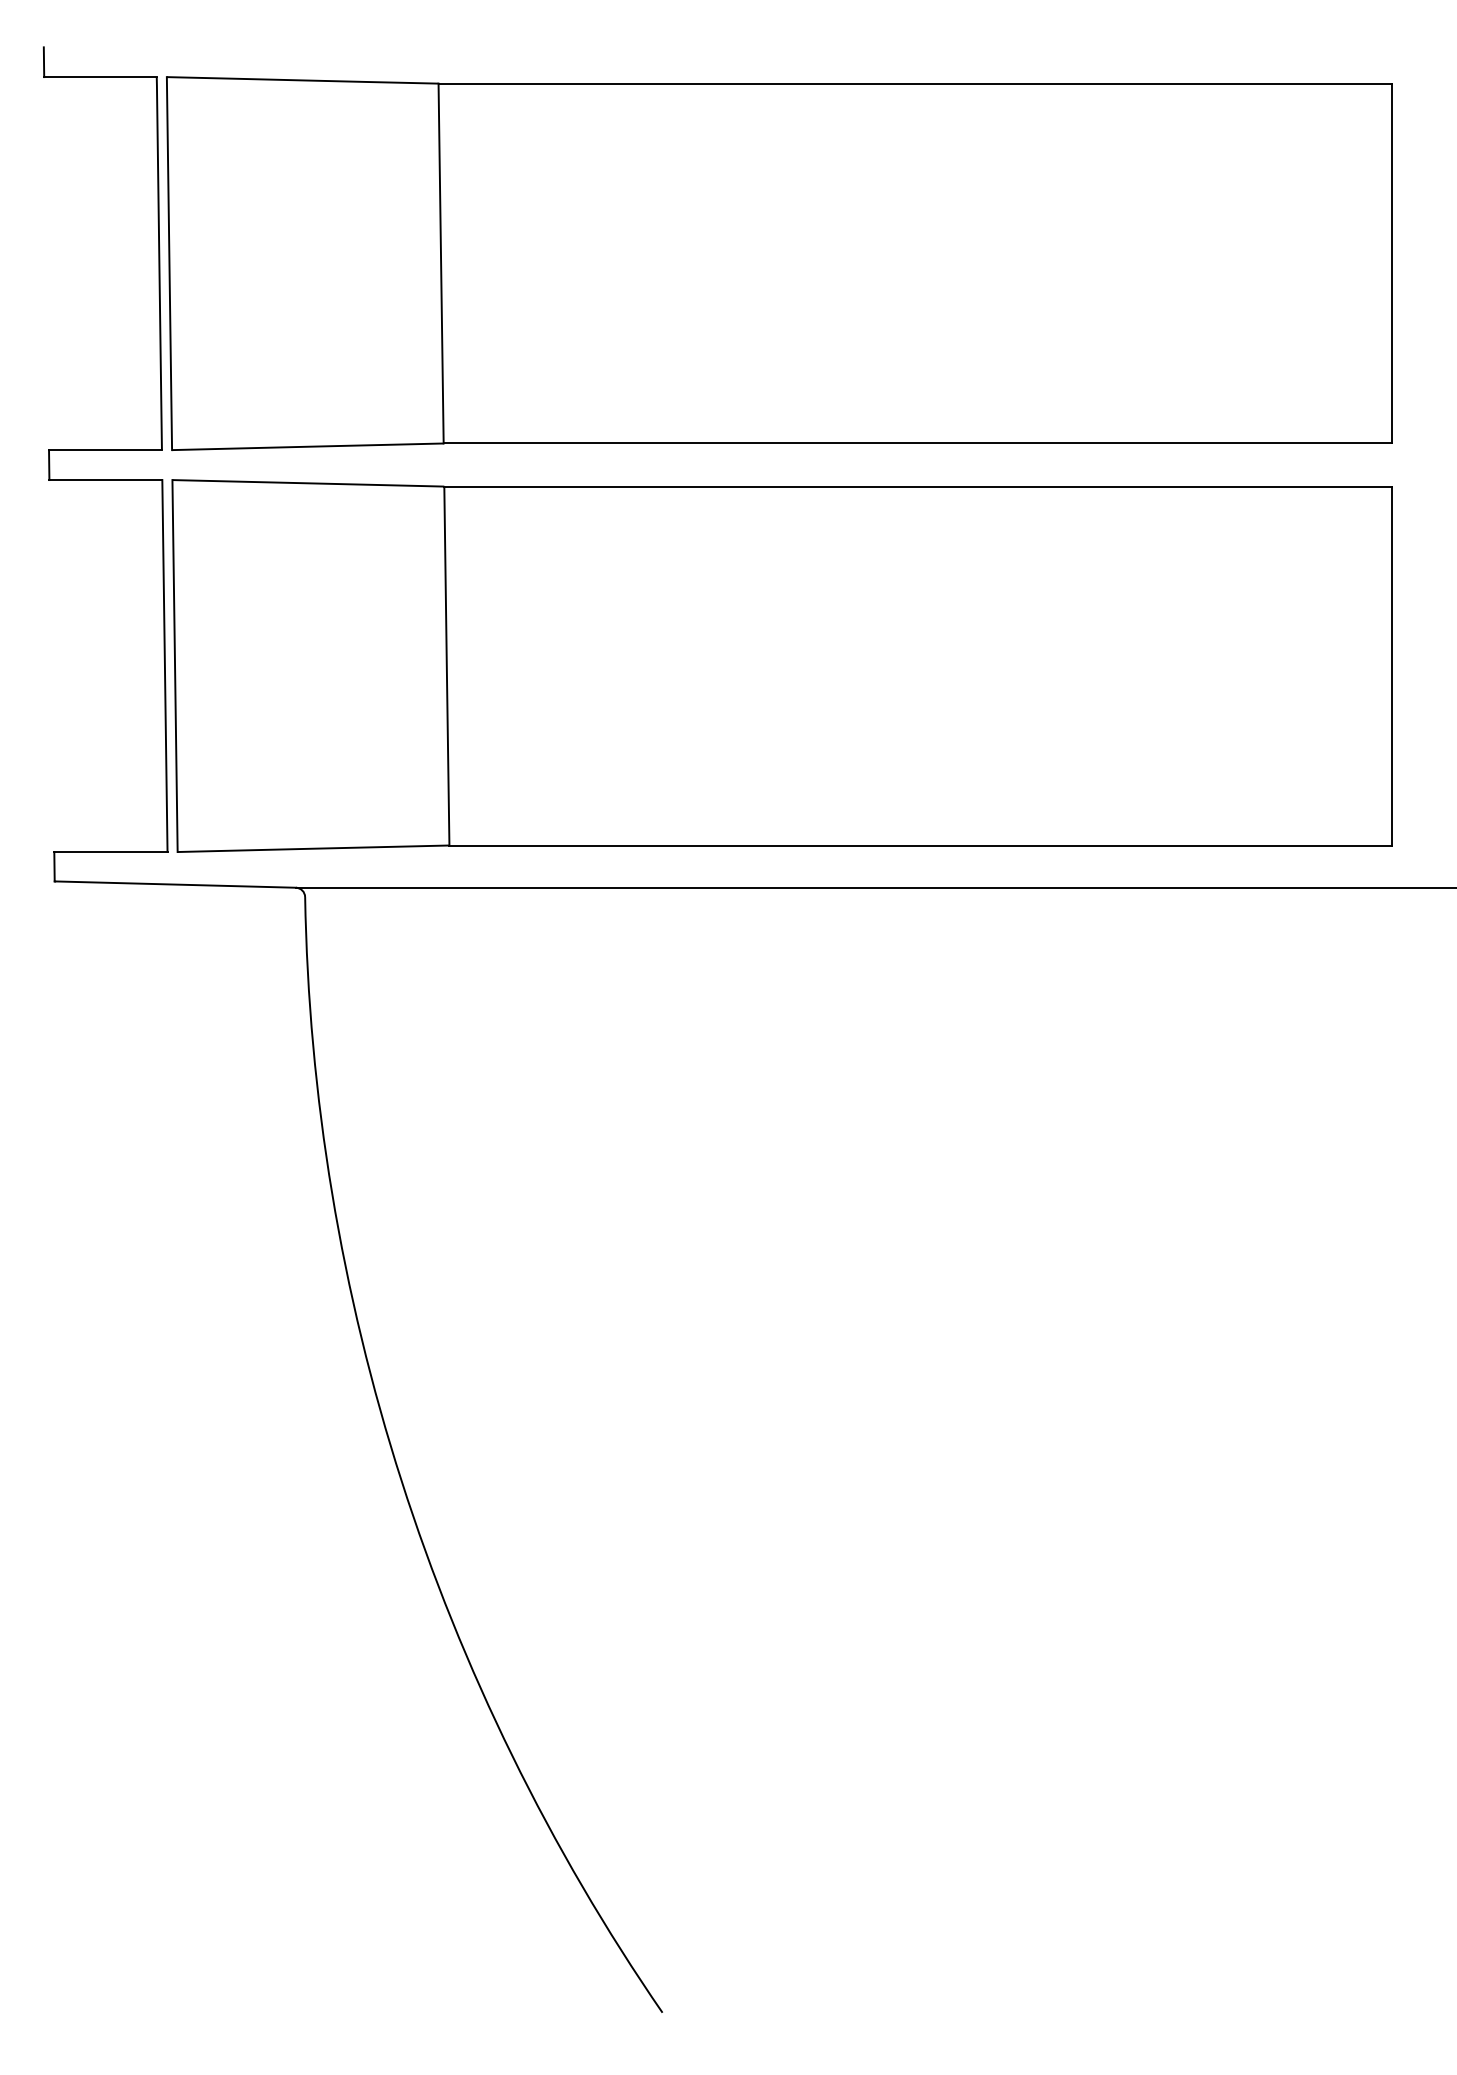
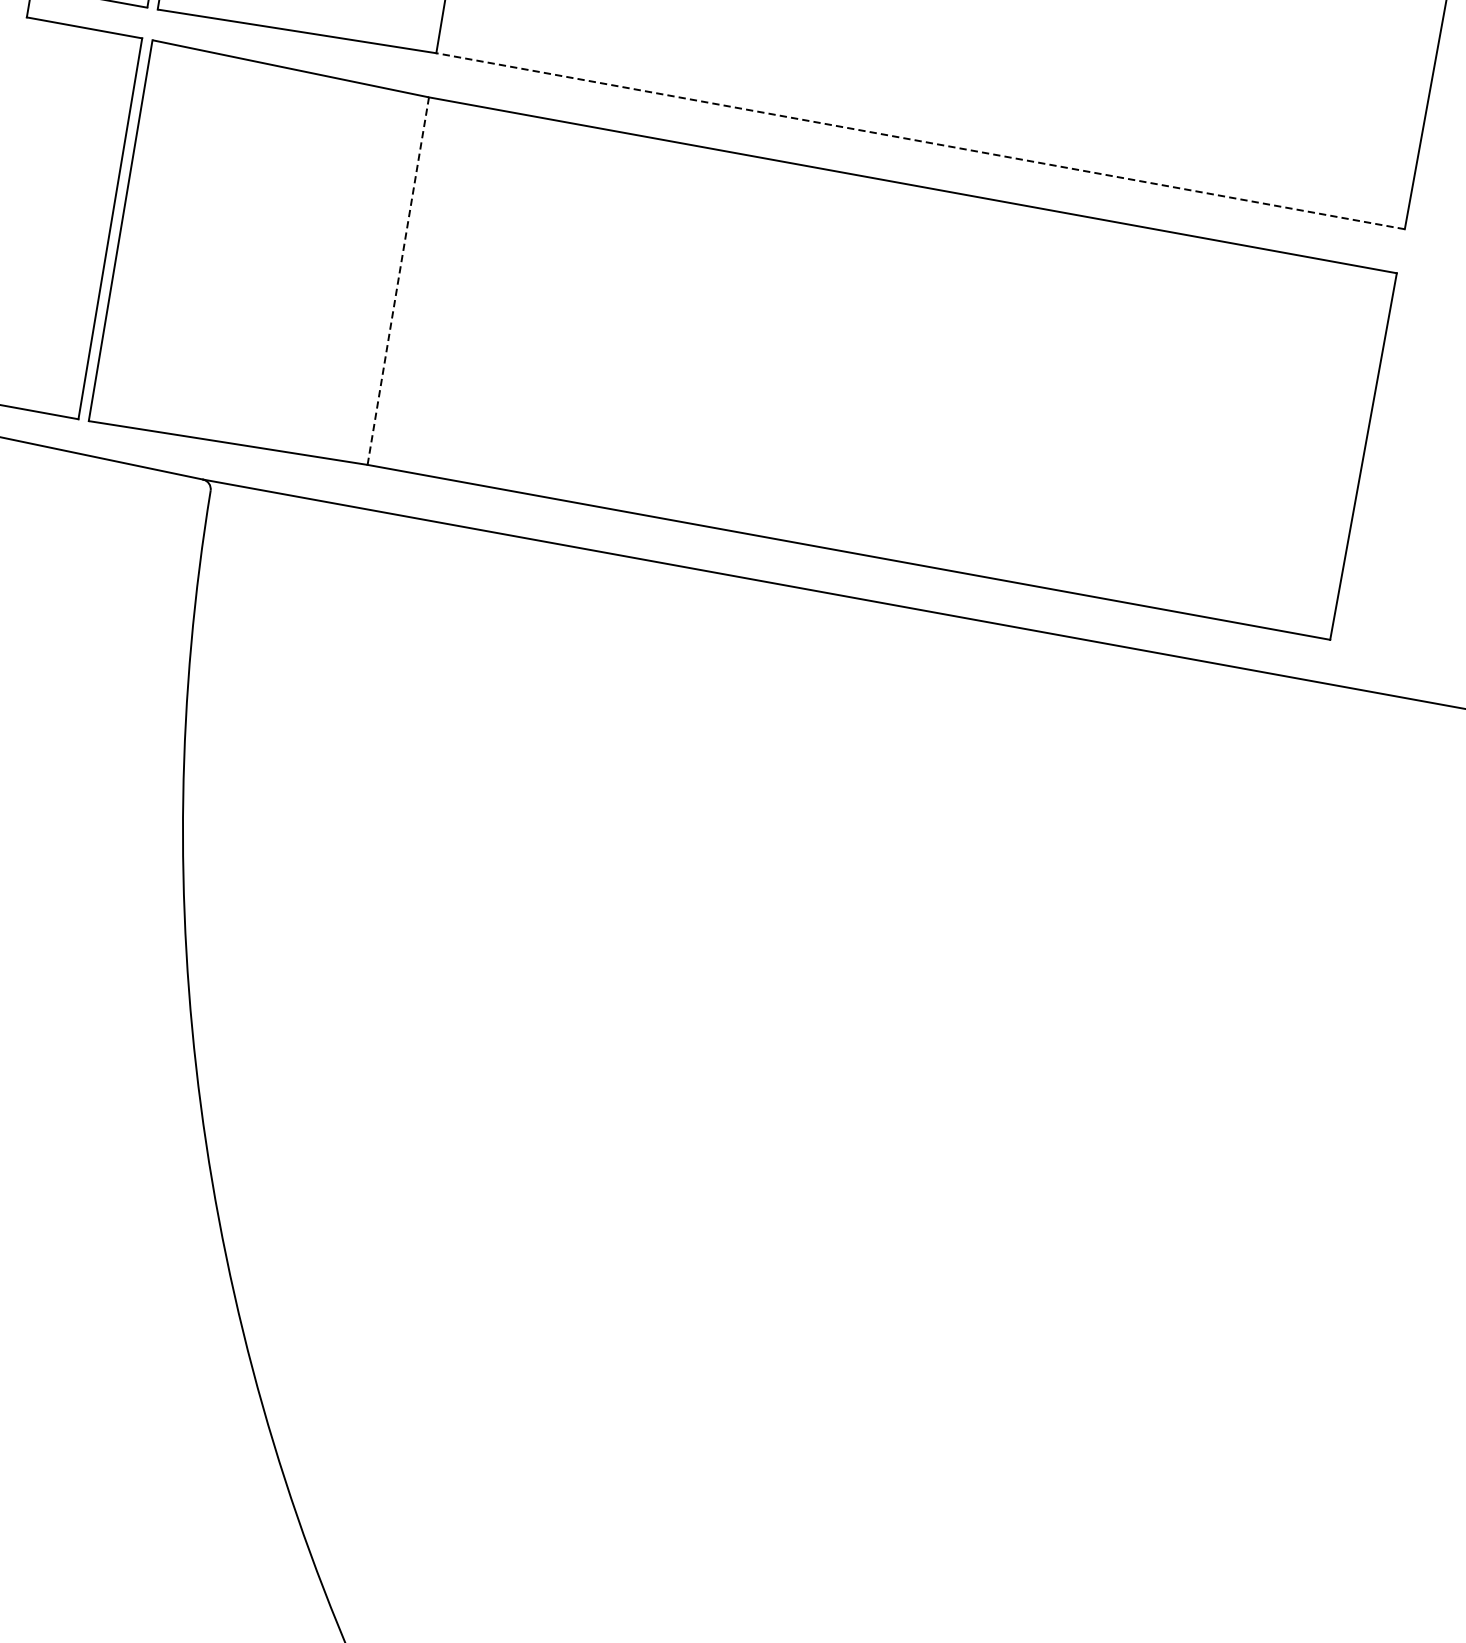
line: (917, 443) -> (920, 141), solid -> dashed
line: (446, 666) -> (397, 281), solid -> dashed

